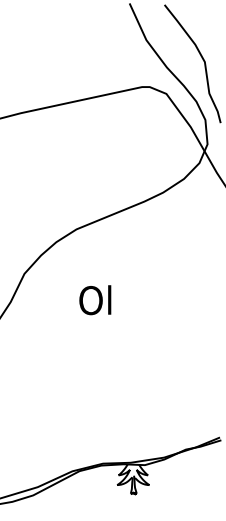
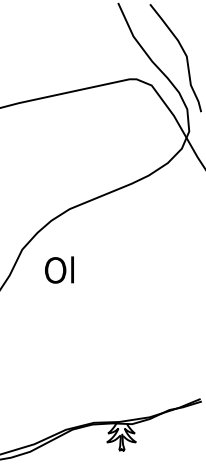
text: (95, 300) -> (59, 270), moved

